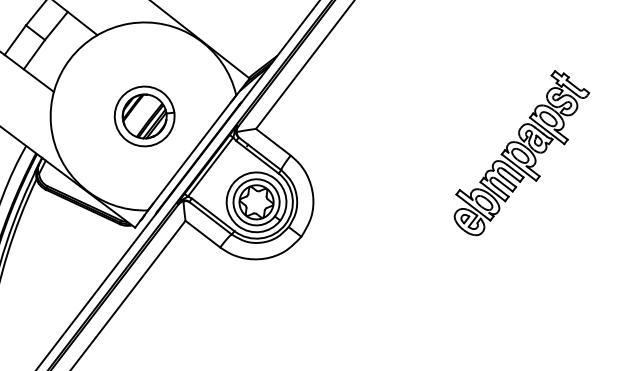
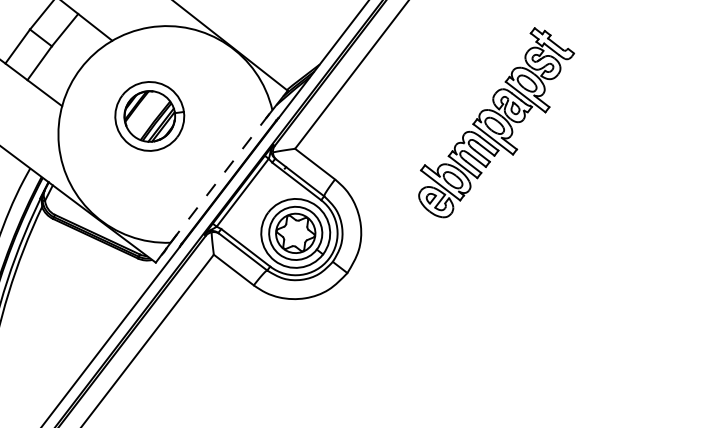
part: (144, 116) -> (149, 116), moved
line: (192, 152) -> (221, 176), solid -> dashed
part: (521, 152) -> (496, 122), moved

